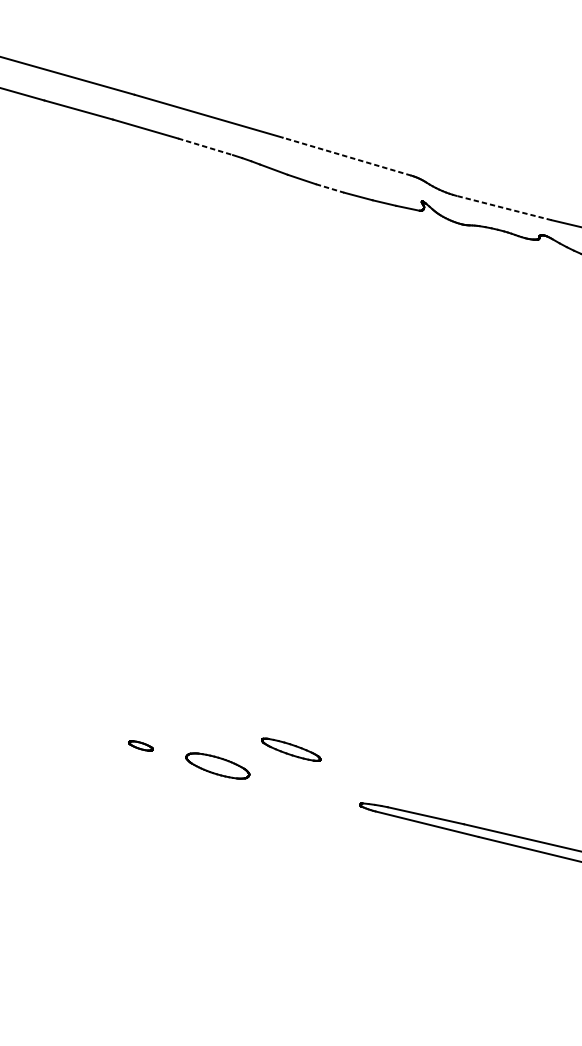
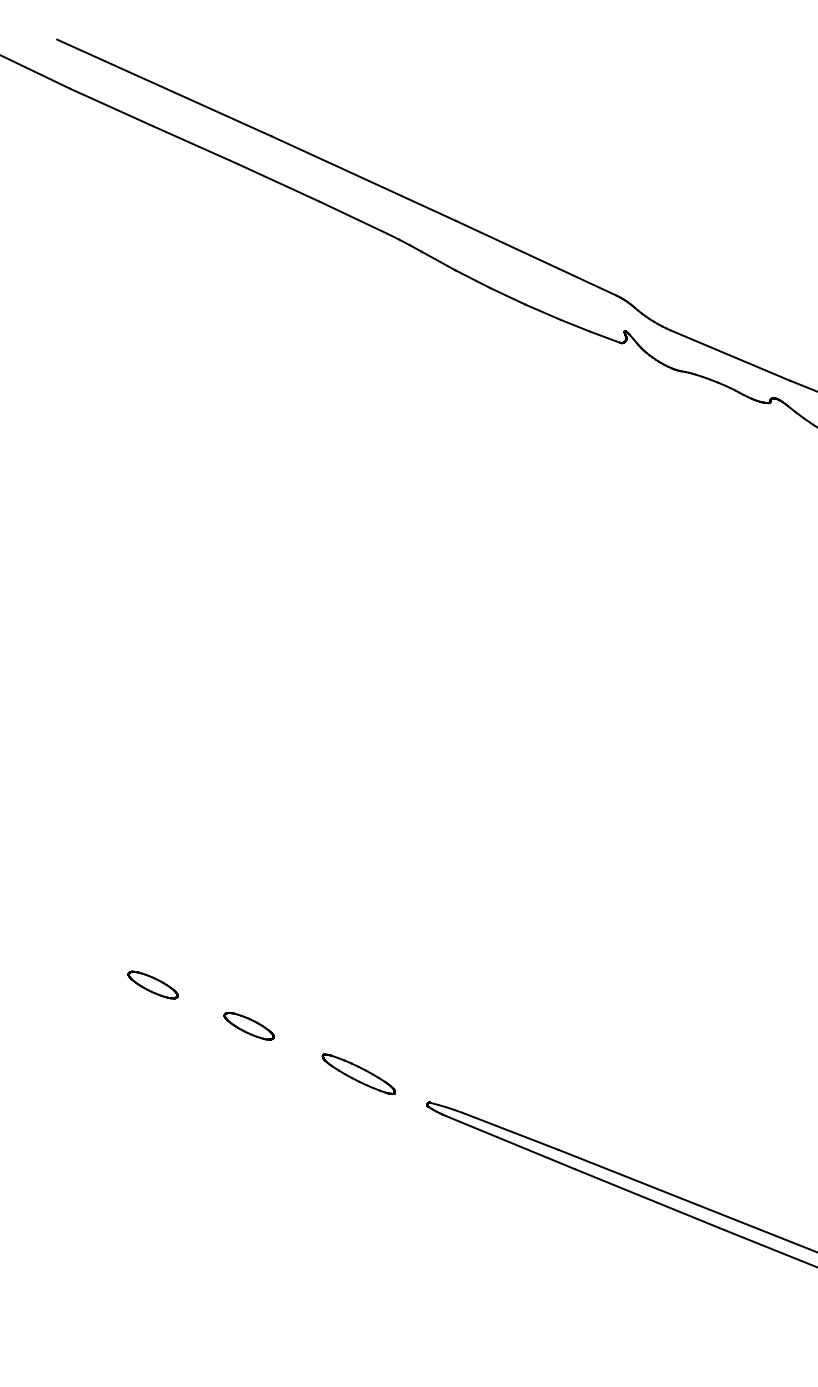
line: (205, 146) -> (353, 217), dashed -> solid
line: (346, 156) -> (535, 257), dashed -> solid
line: (330, 188) -> (508, 296), dashed -> solid
line: (504, 207) -> (730, 355), dashed -> solid
part: (140, 745) -> (152, 984), size x1.67
part: (290, 749) -> (358, 1073), moved
part: (217, 766) -> (248, 1026), size x0.62

